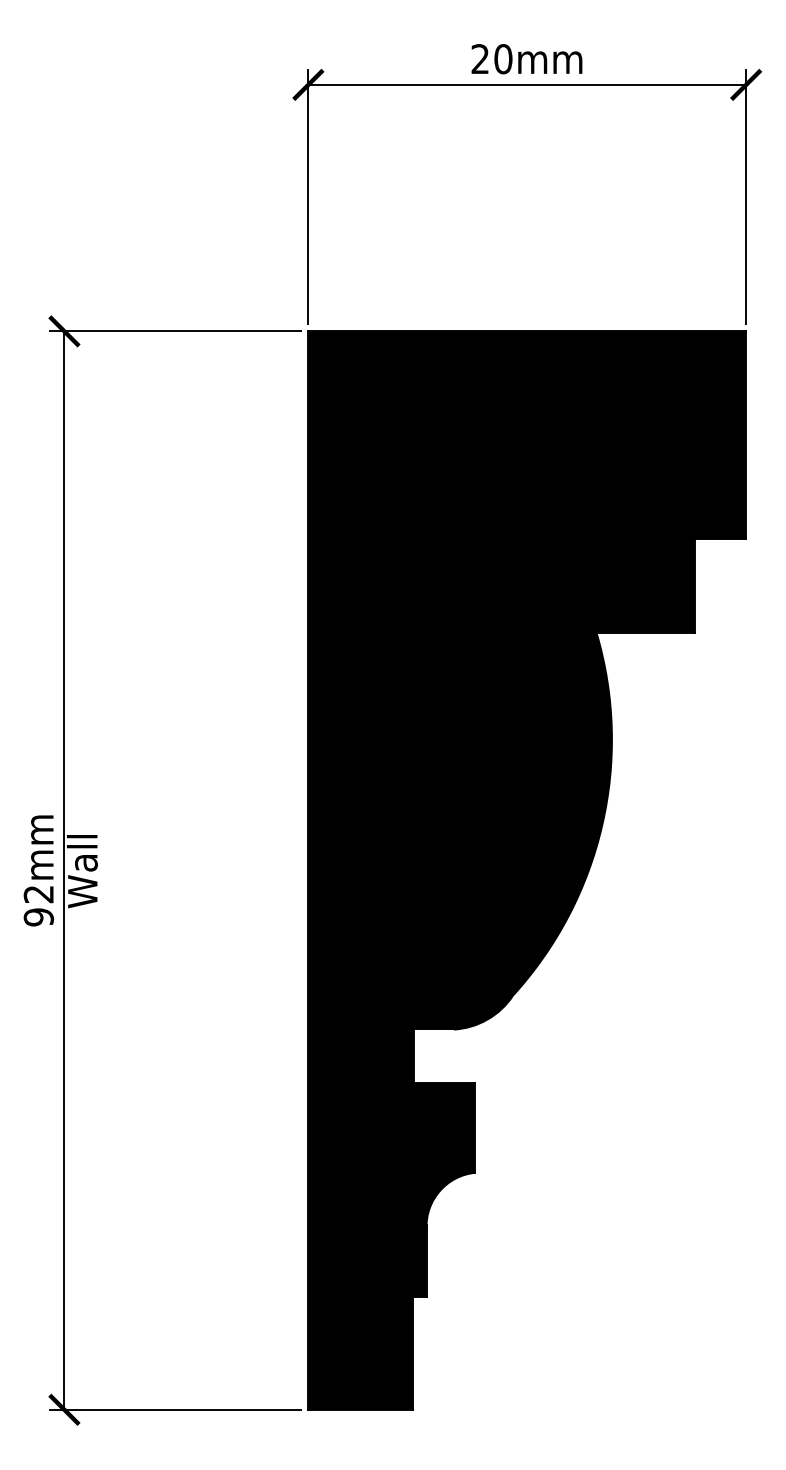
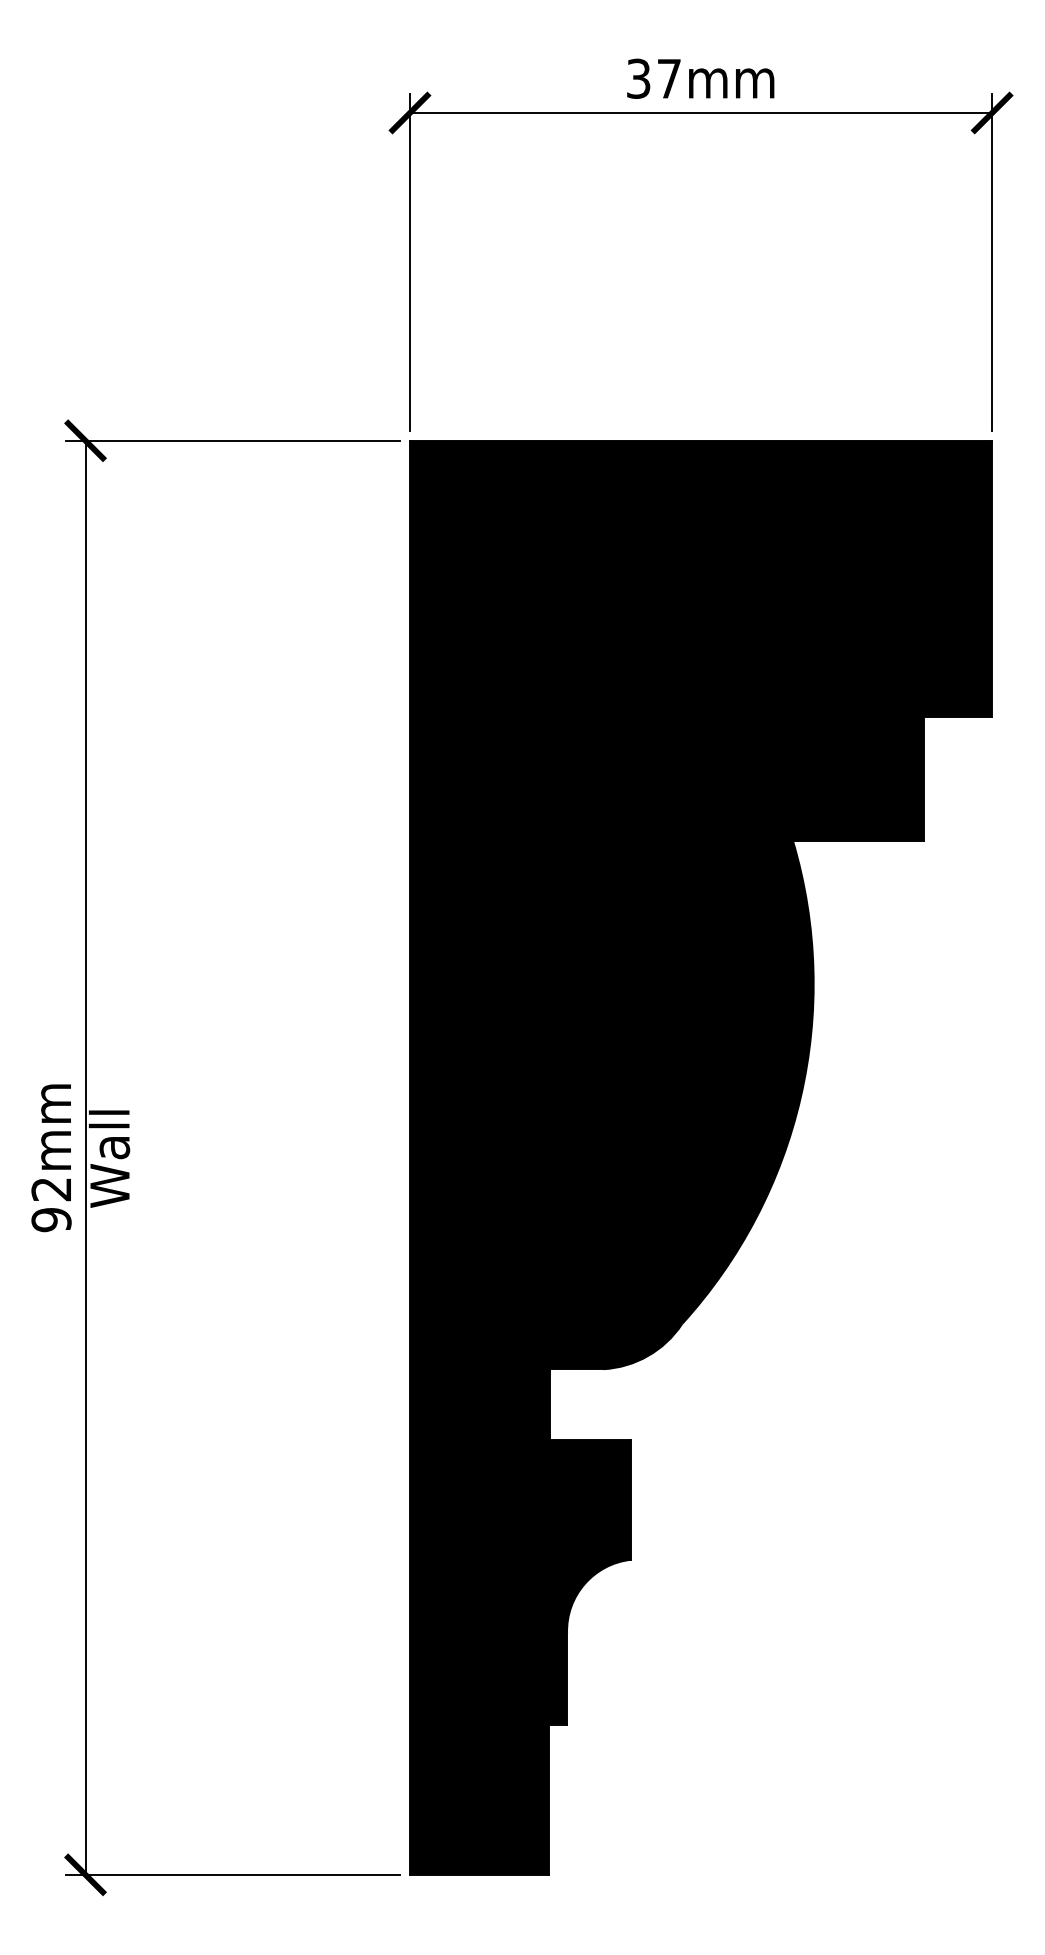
text: (492, 58) -> (654, 78), 20mm -> 37mm

